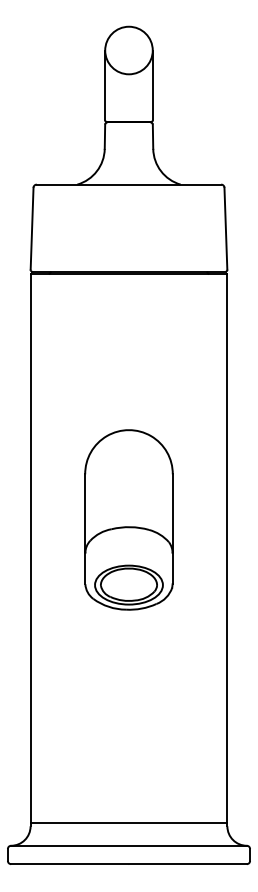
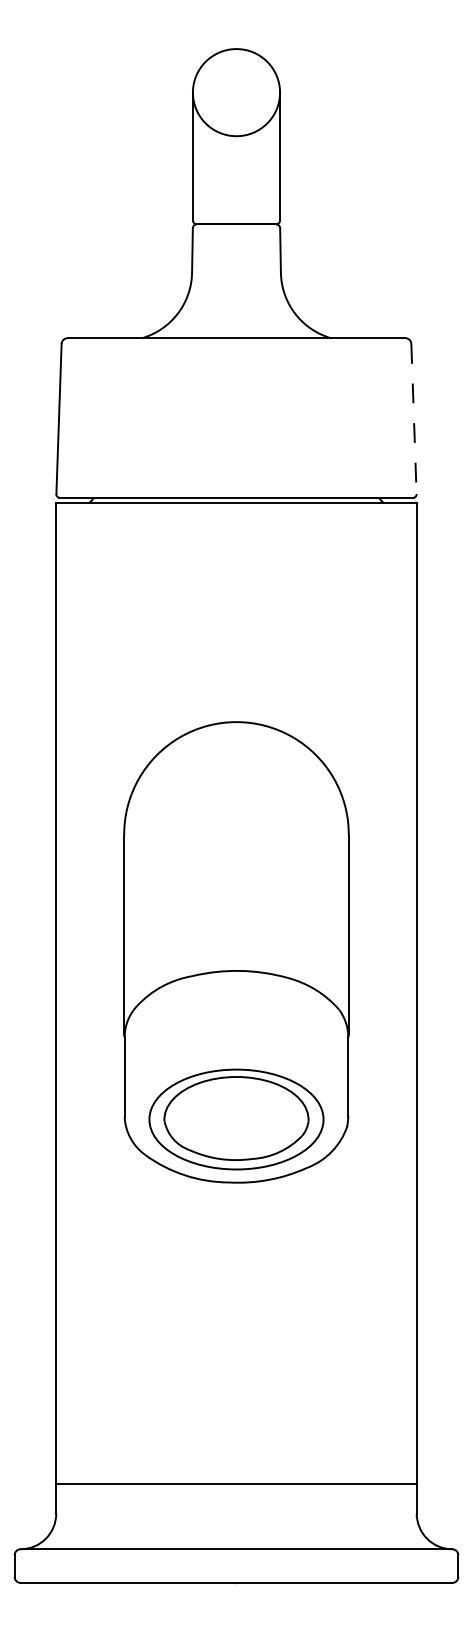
line: (225, 228) -> (413, 418), solid -> dashed
part: (128, 519) -> (235, 951), size x1.4
line: (128, 823) -> (235, 1484), moved

